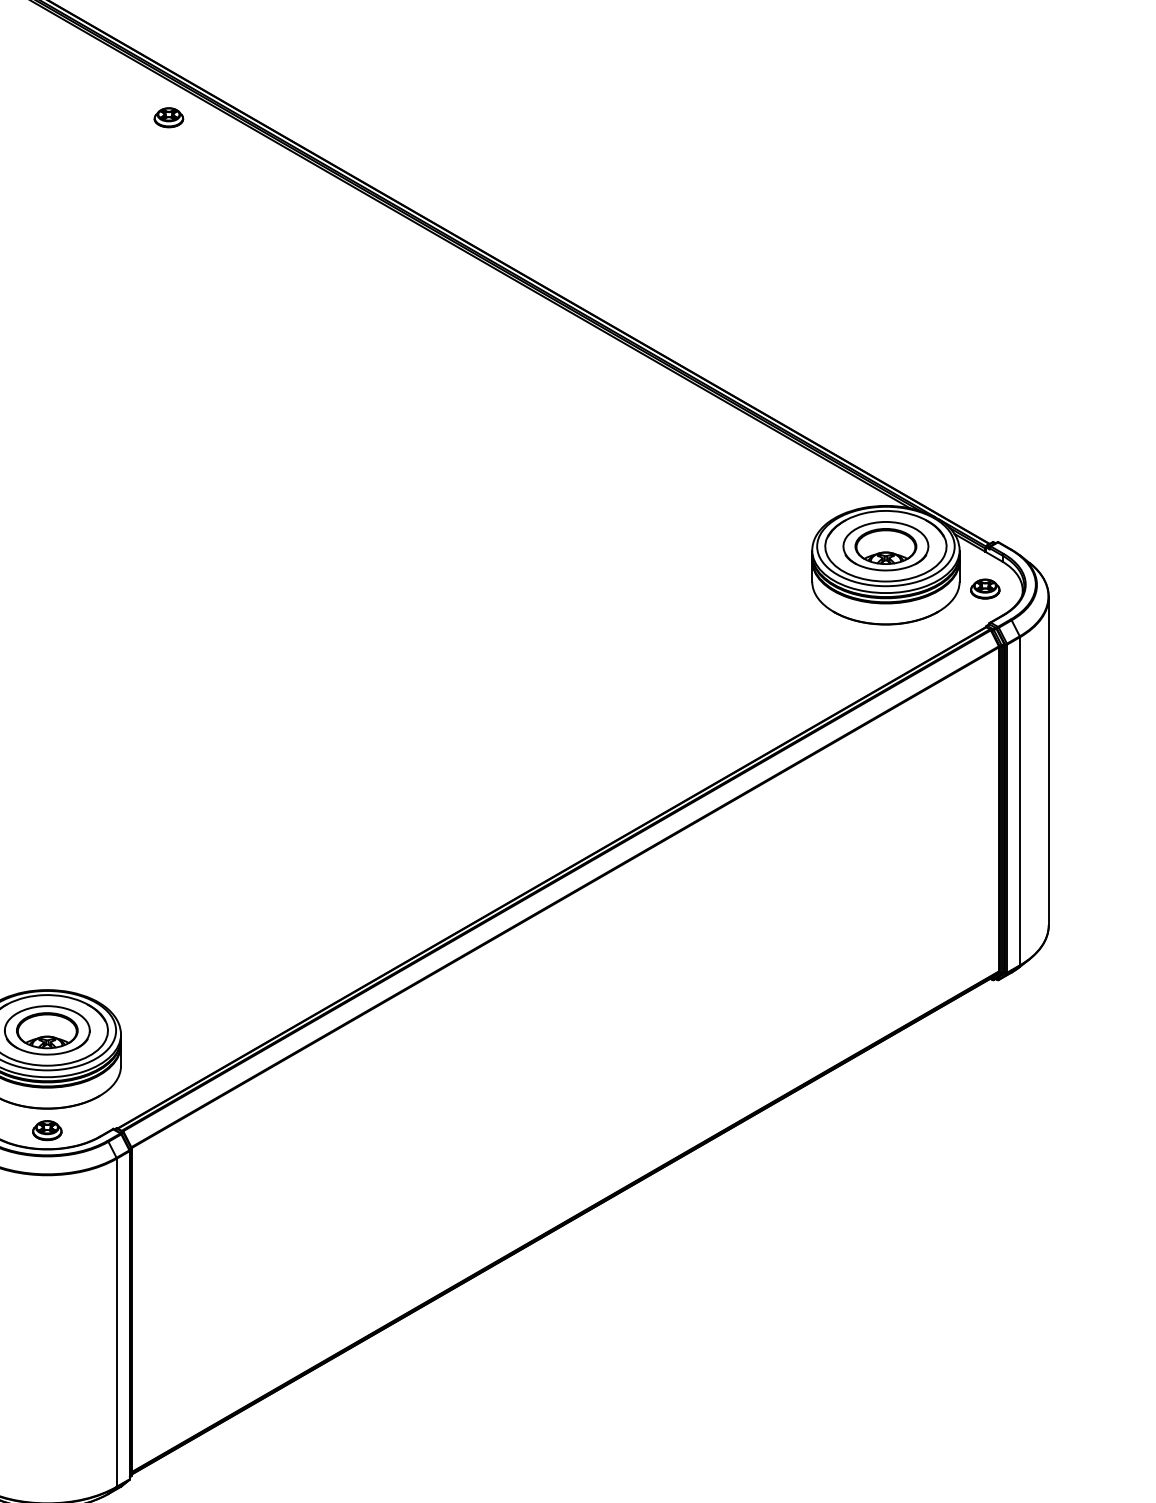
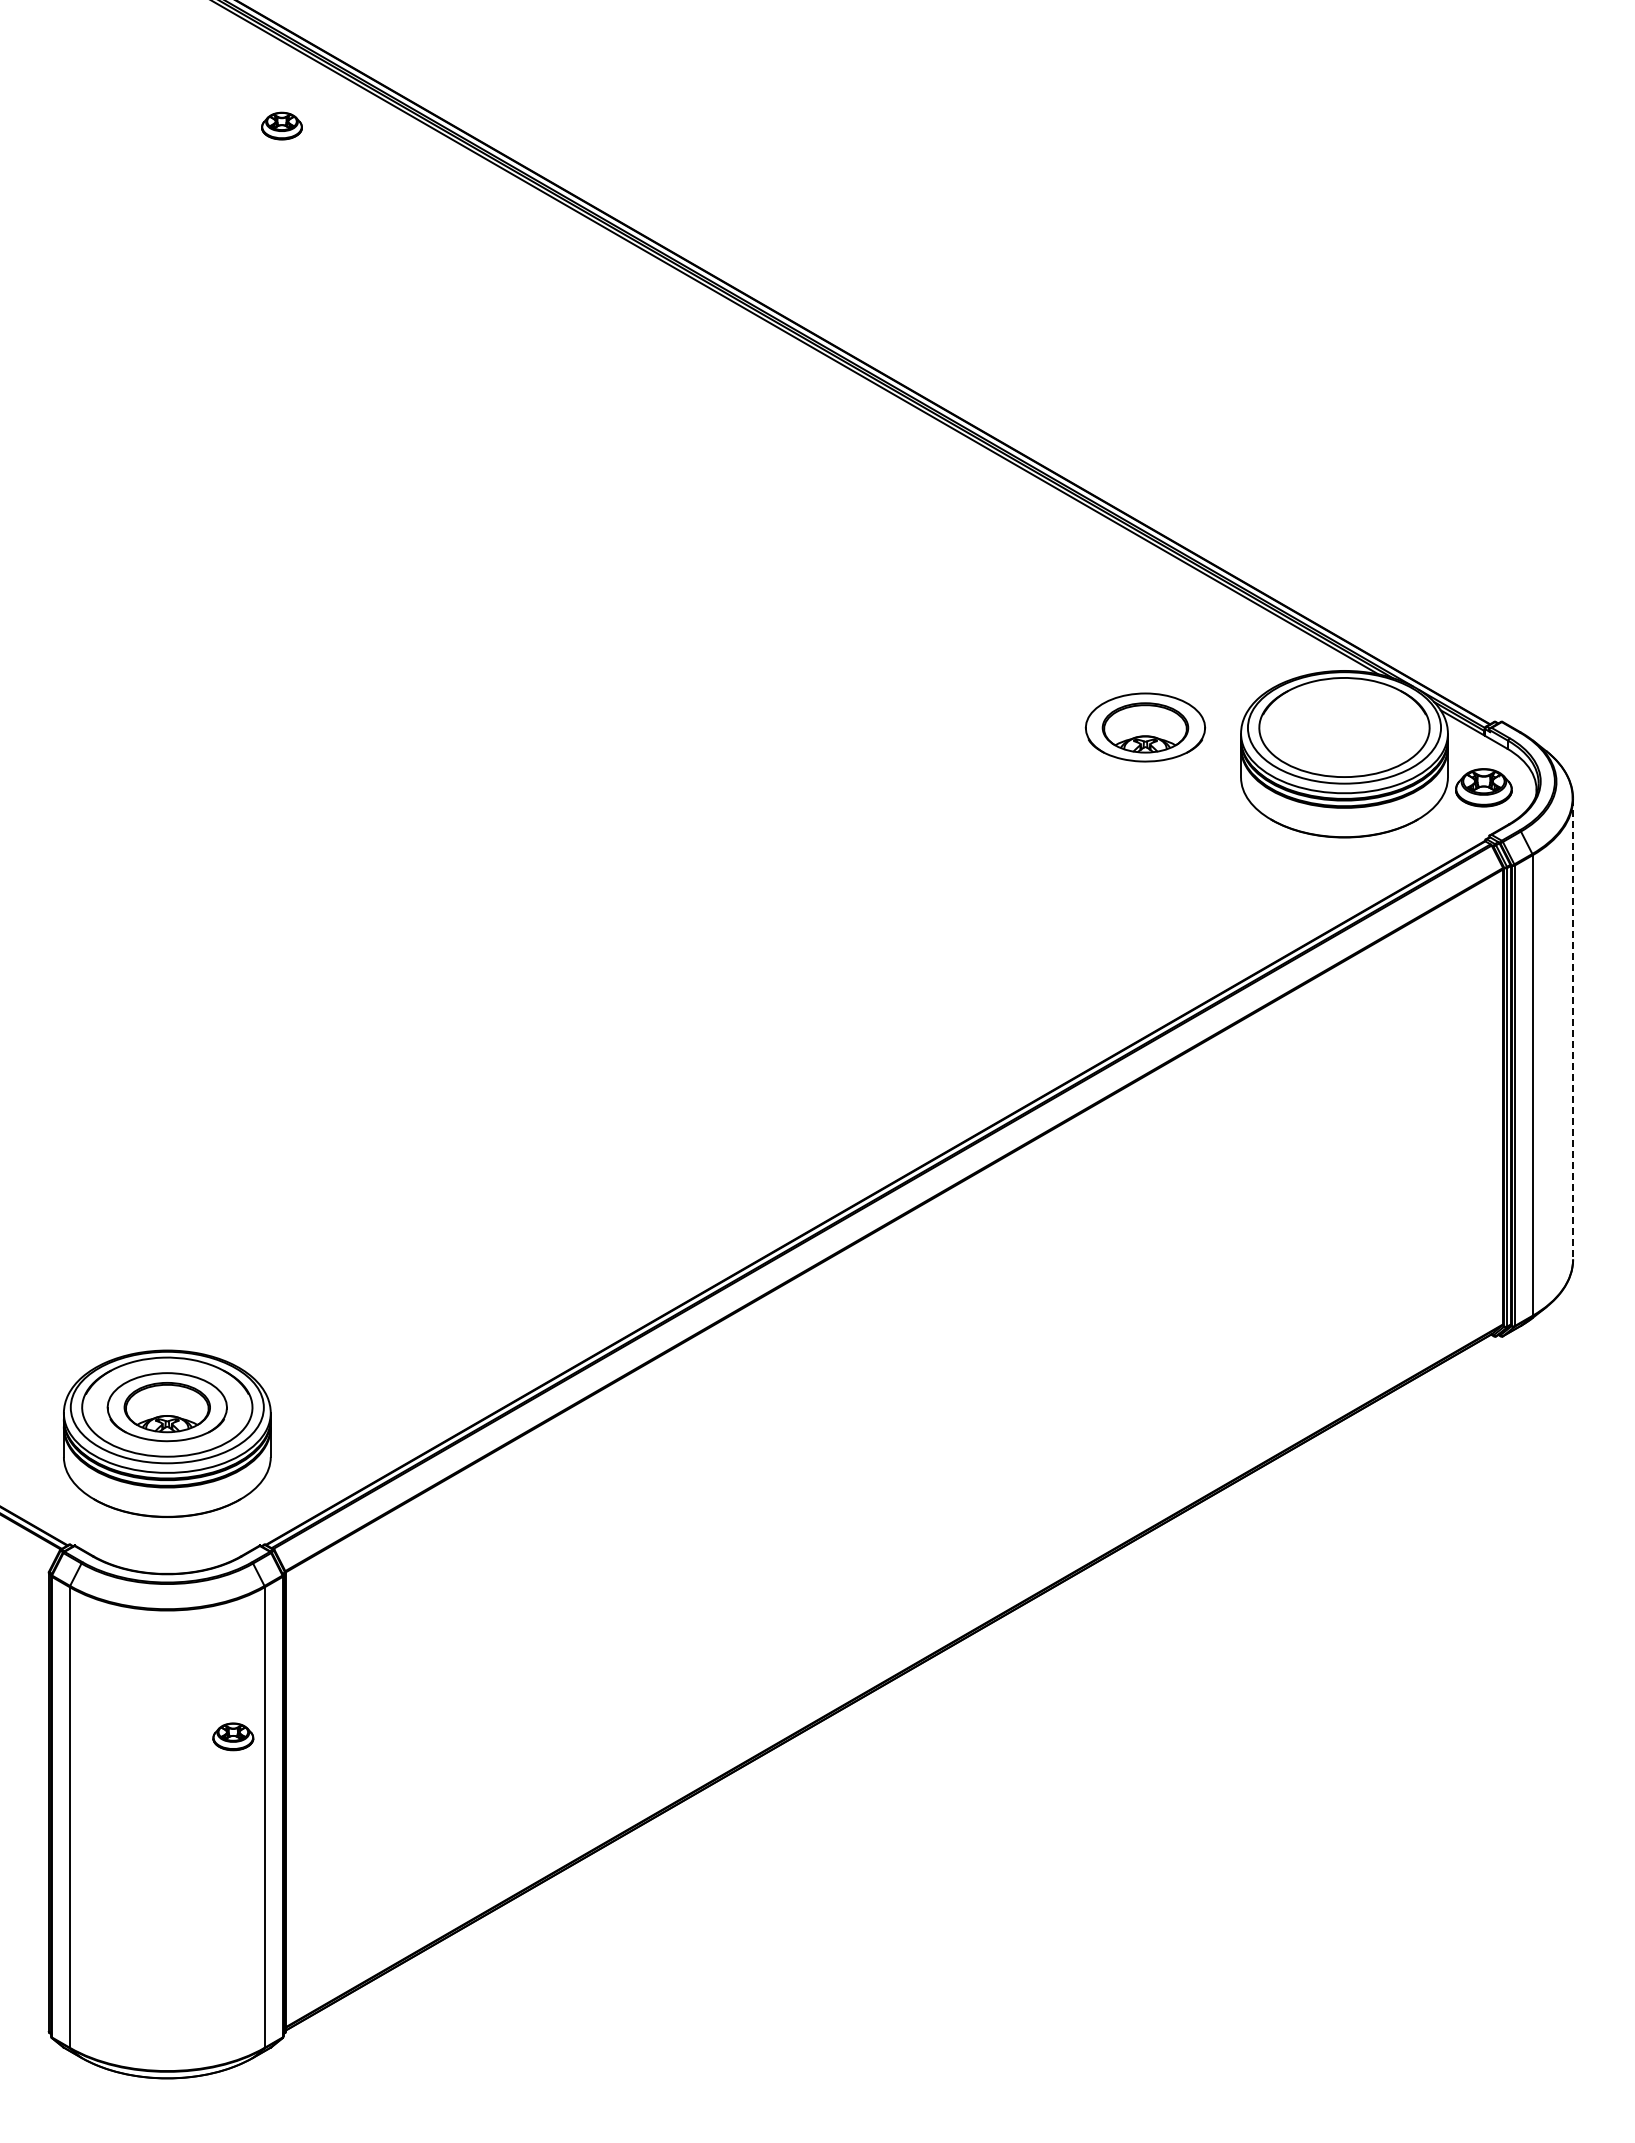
part: (168, 117) -> (281, 125), moved
part: (885, 546) -> (1145, 727), moved
part: (984, 588) -> (1483, 787), size x1.4
line: (1049, 761) -> (1573, 1029), solid -> dashed
part: (47, 1130) -> (233, 1736), moved

